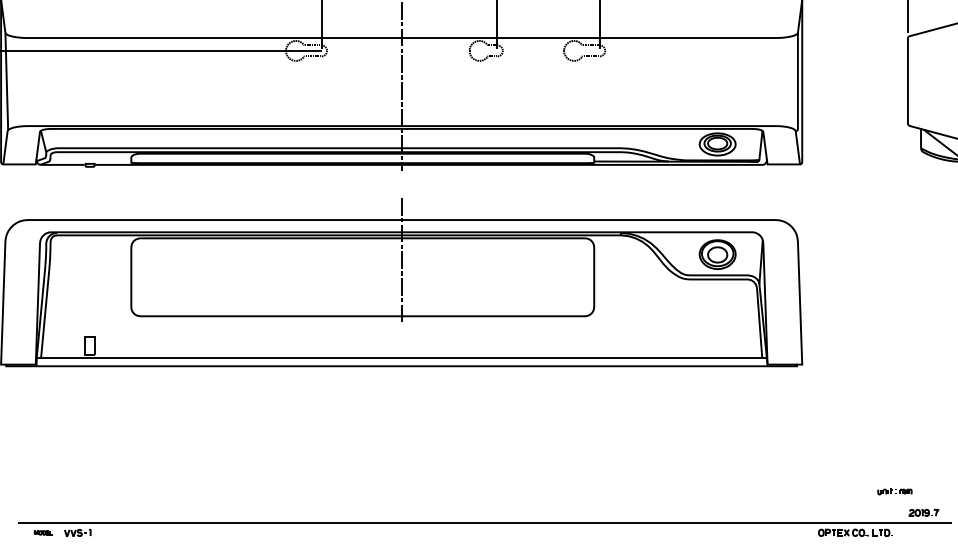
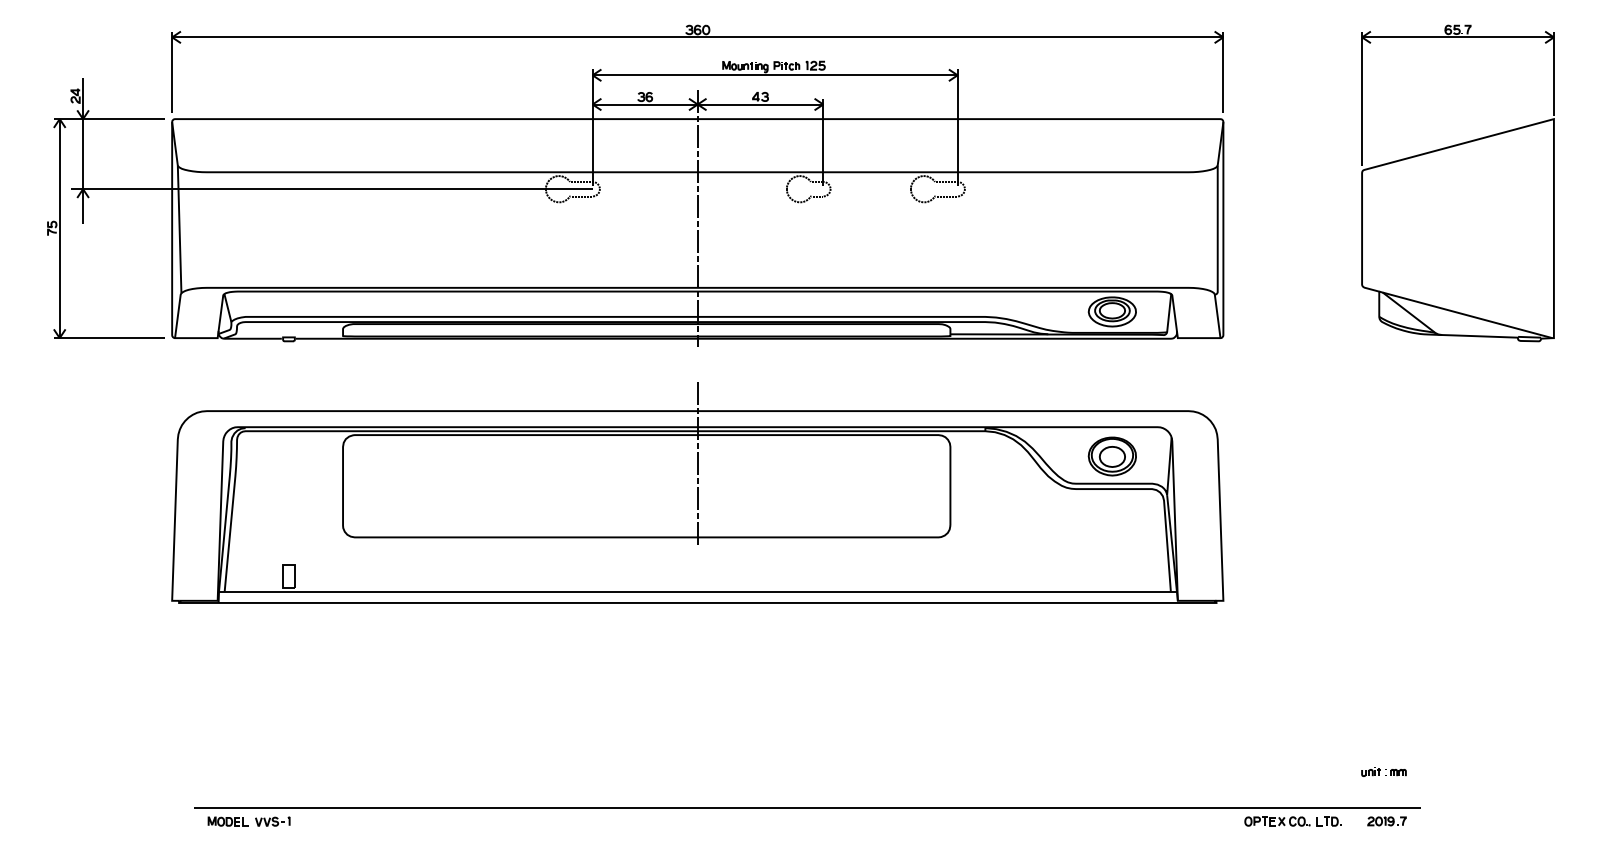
part: (894, 490) -> (1383, 771), moved
part: (923, 512) -> (1386, 821), moved
part: (43, 532) -> (227, 821), size x1.67

